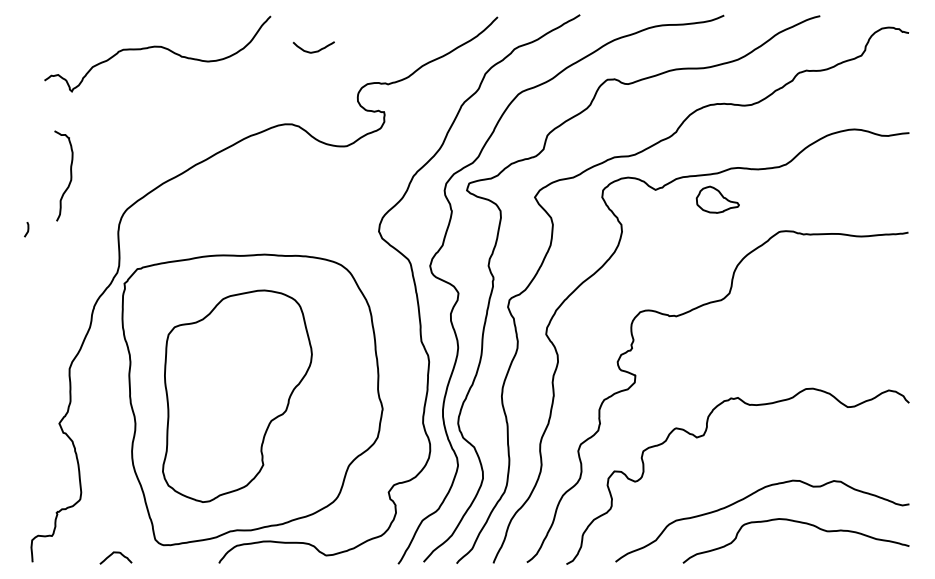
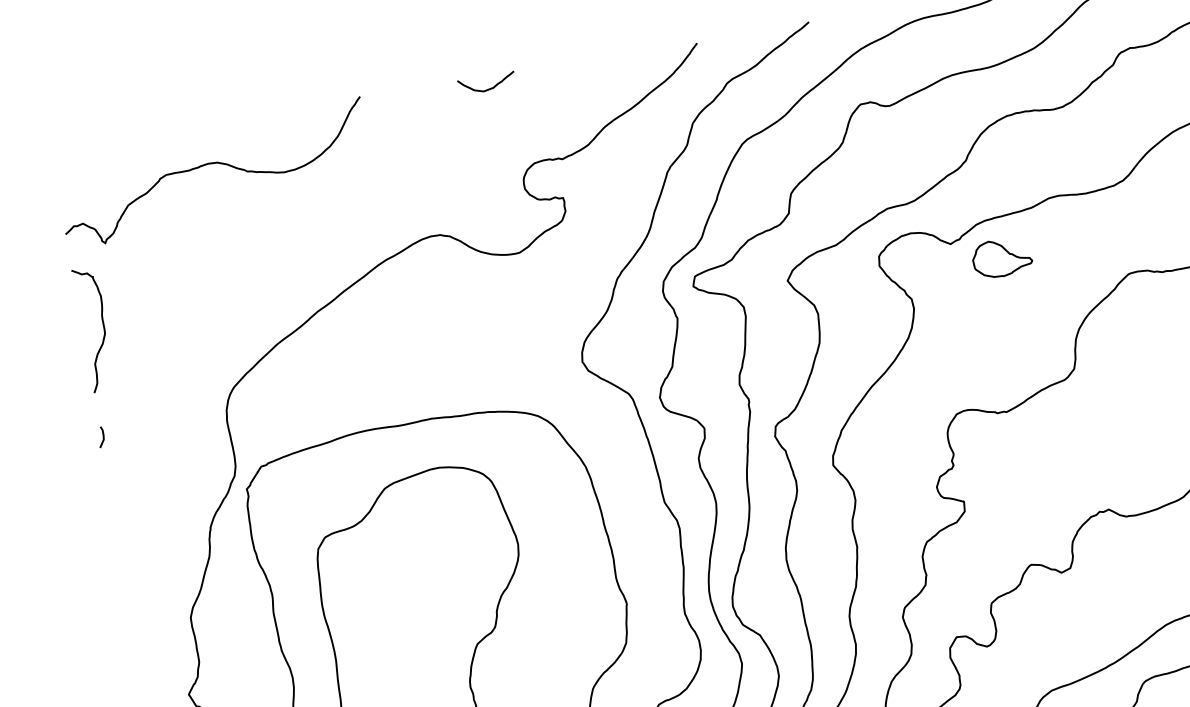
curve: (157, 47) -> (212, 164), moved
curve: (313, 51) -> (487, 88), moved
curve: (70, 175) -> (103, 327), moved
part: (717, 199) -> (1001, 257), moved

